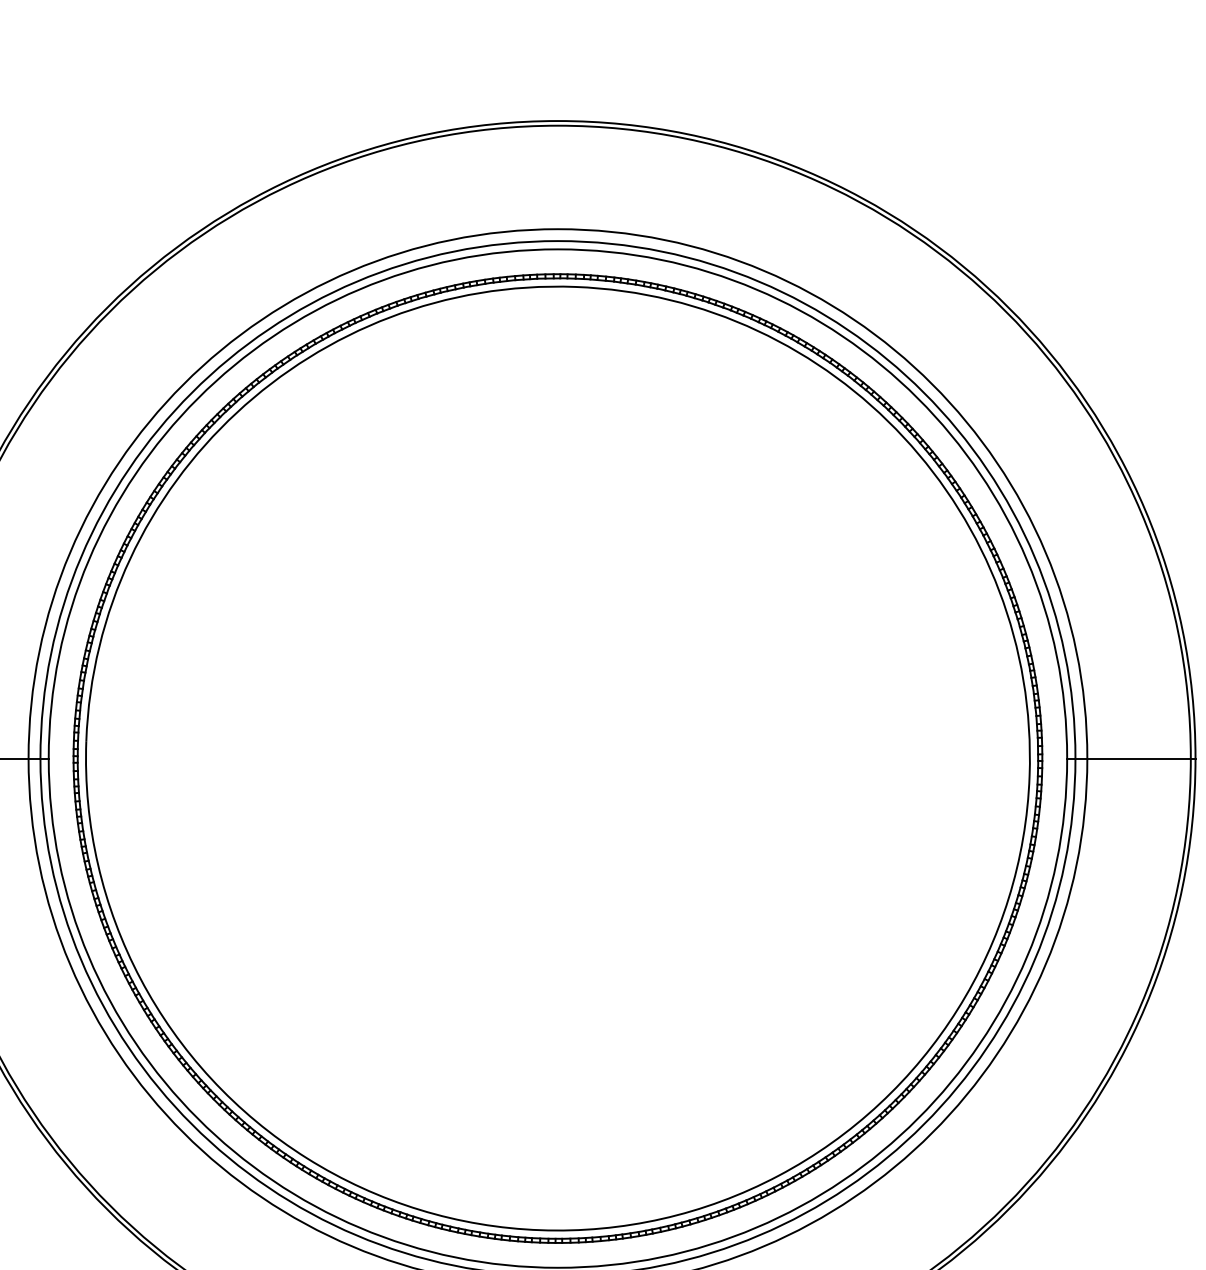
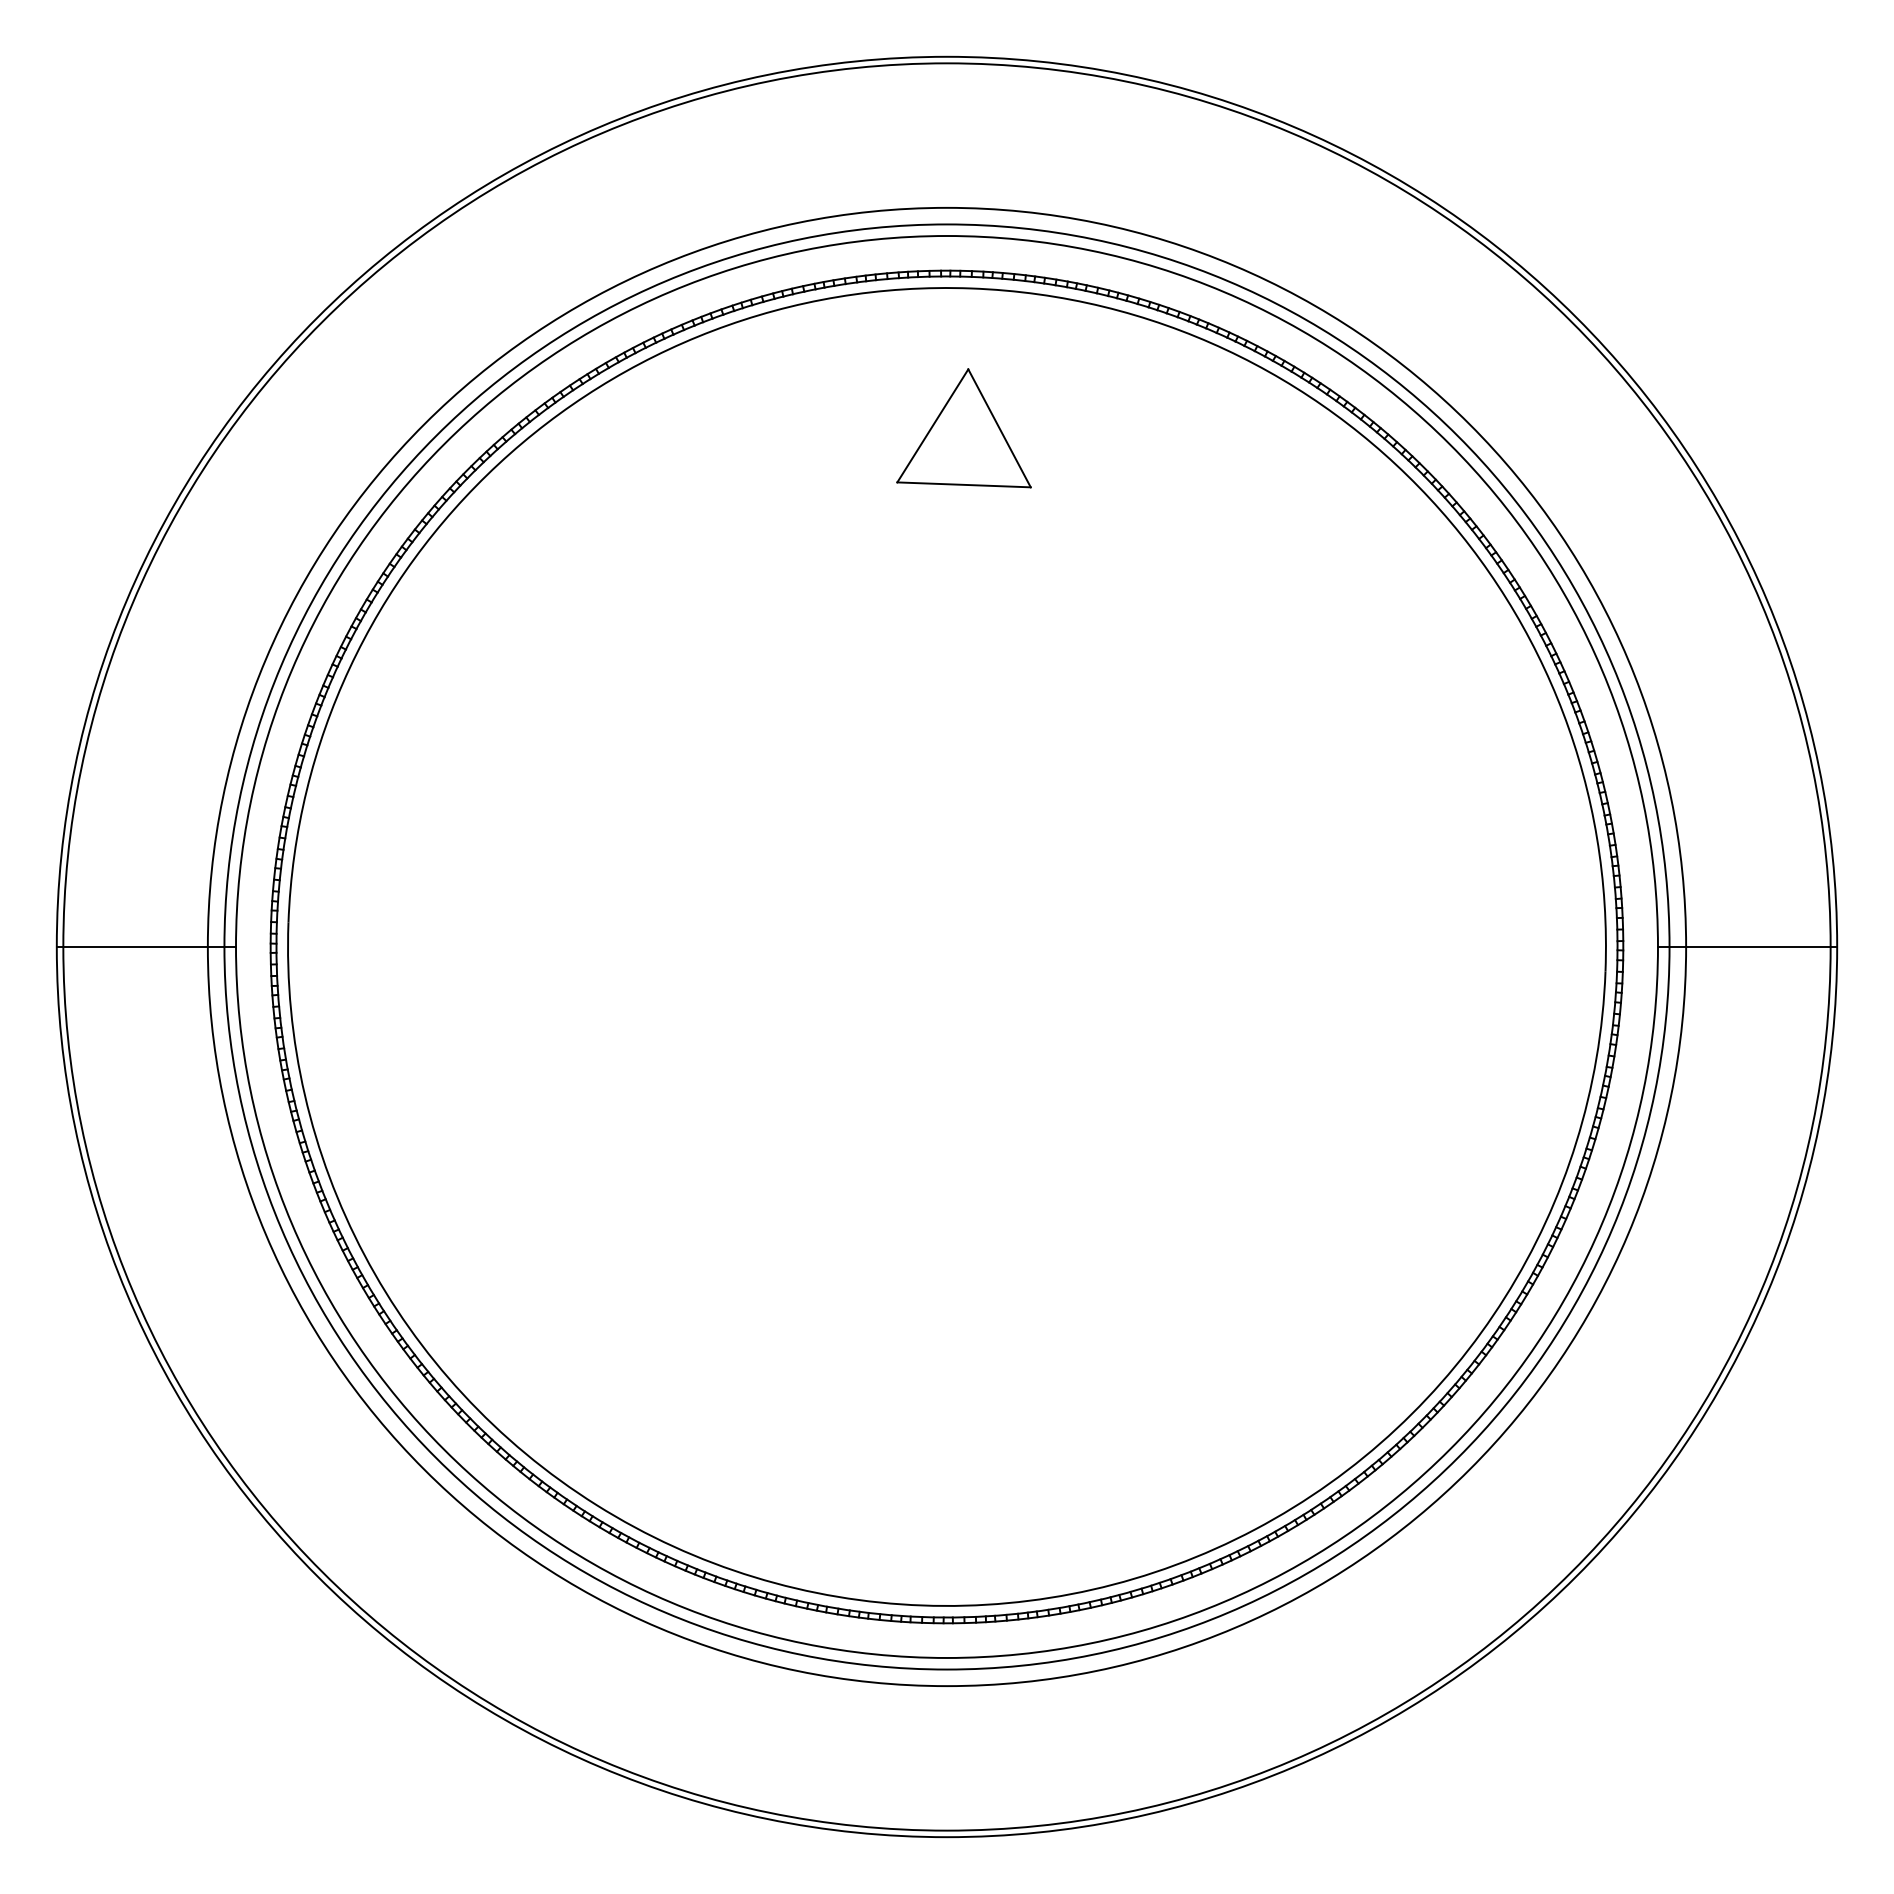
part: (569, 387) -> (963, 428), added

